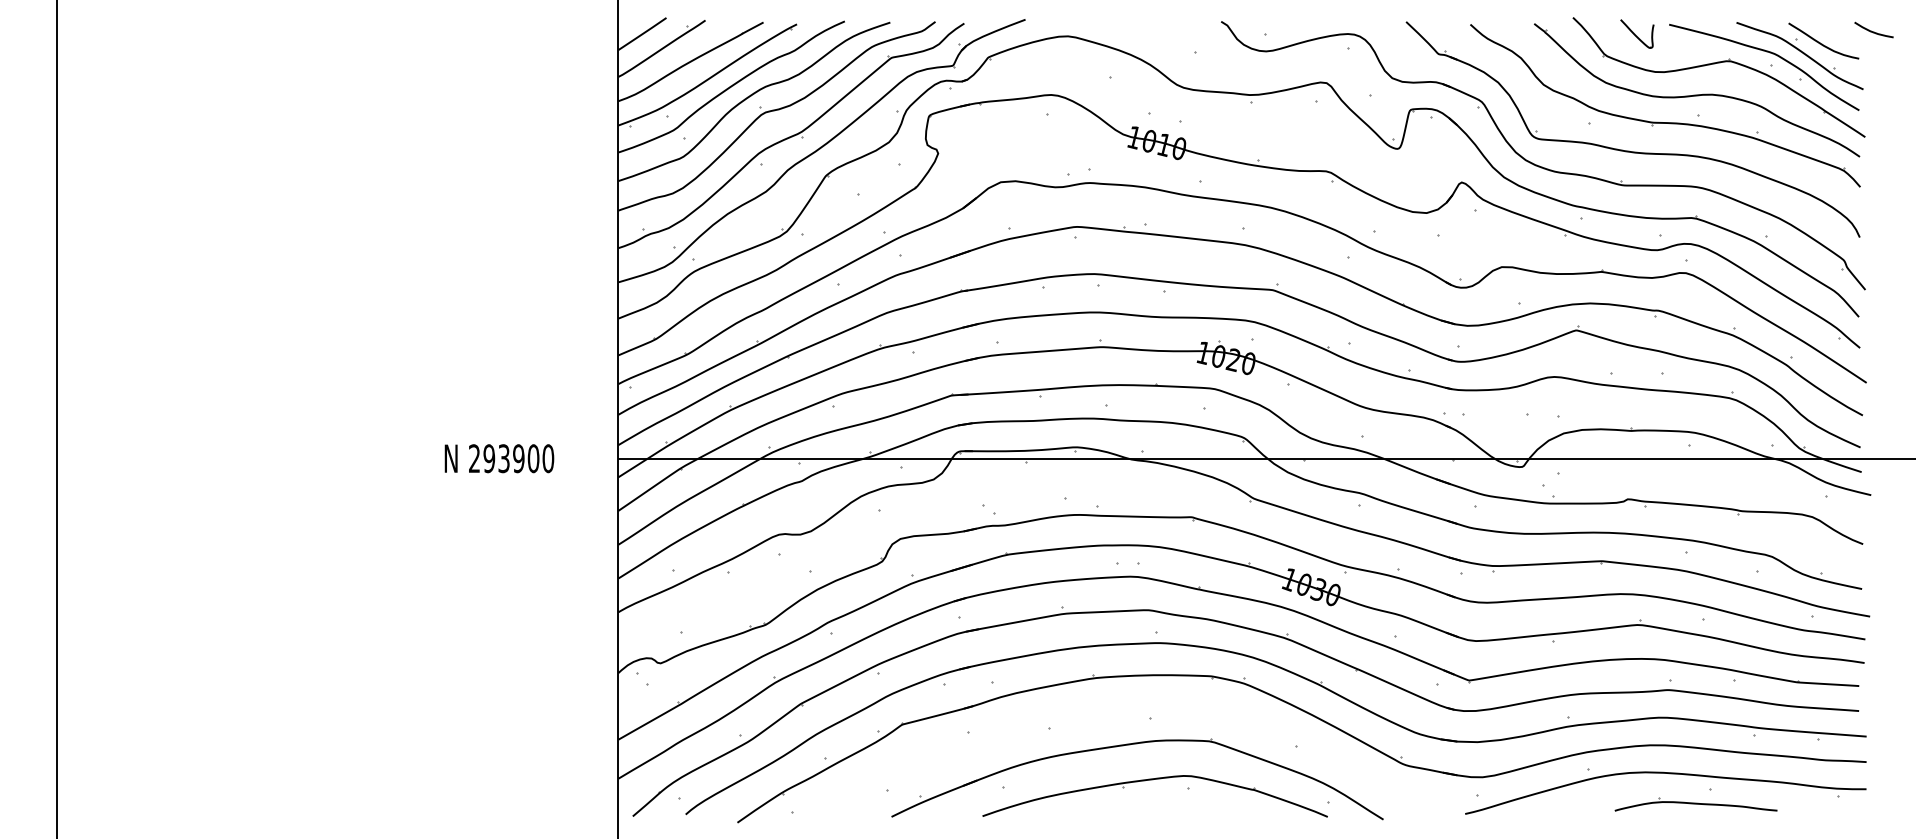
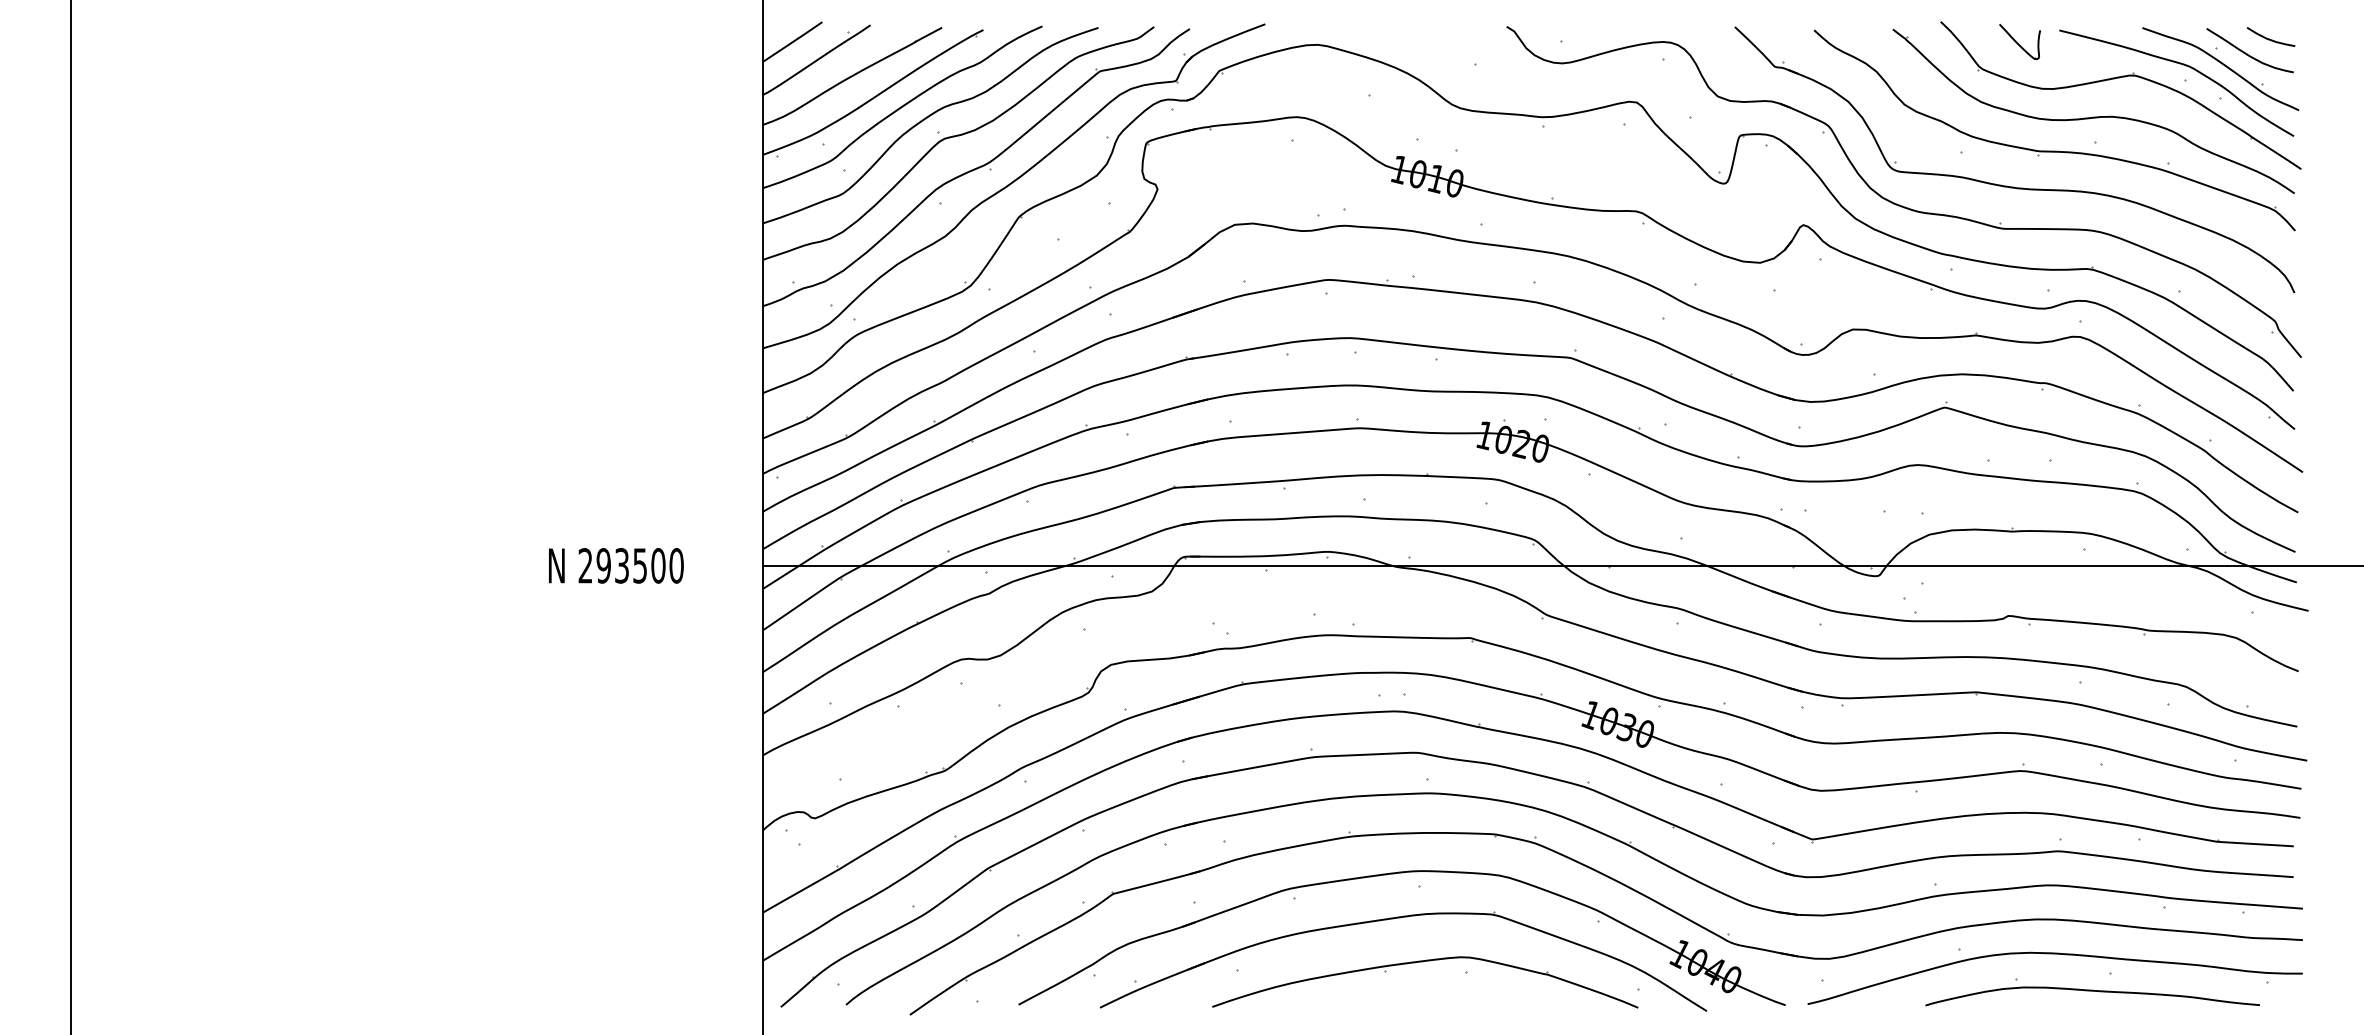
curve: (1872, 31) -> (2269, 38), moved
text: (519, 458) -> (640, 565), 293900 -> 293500
part: (1130, 708) -> (1394, 874), added
part: (1696, 804) -> (2092, 992), size x1.67

